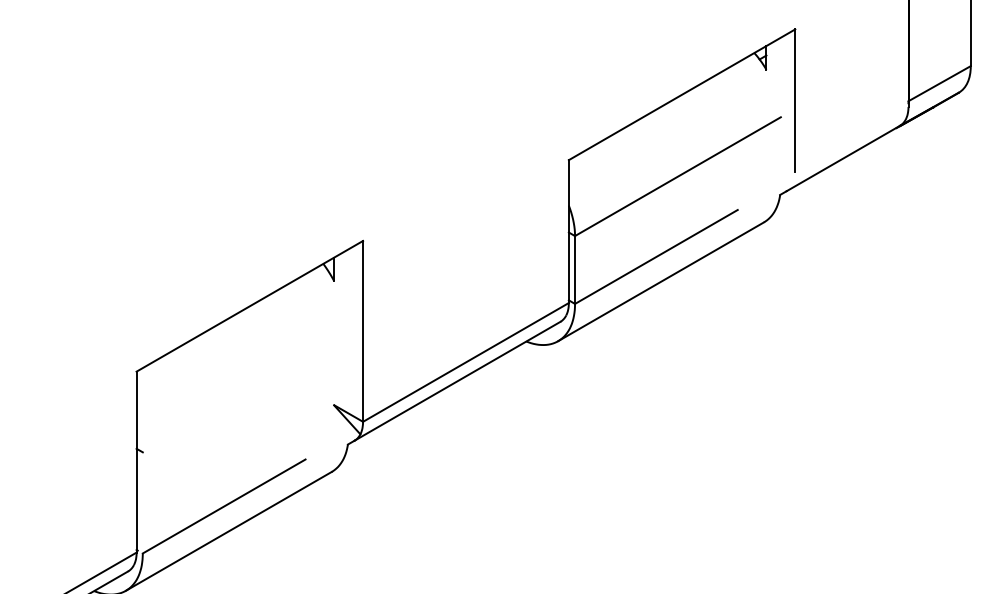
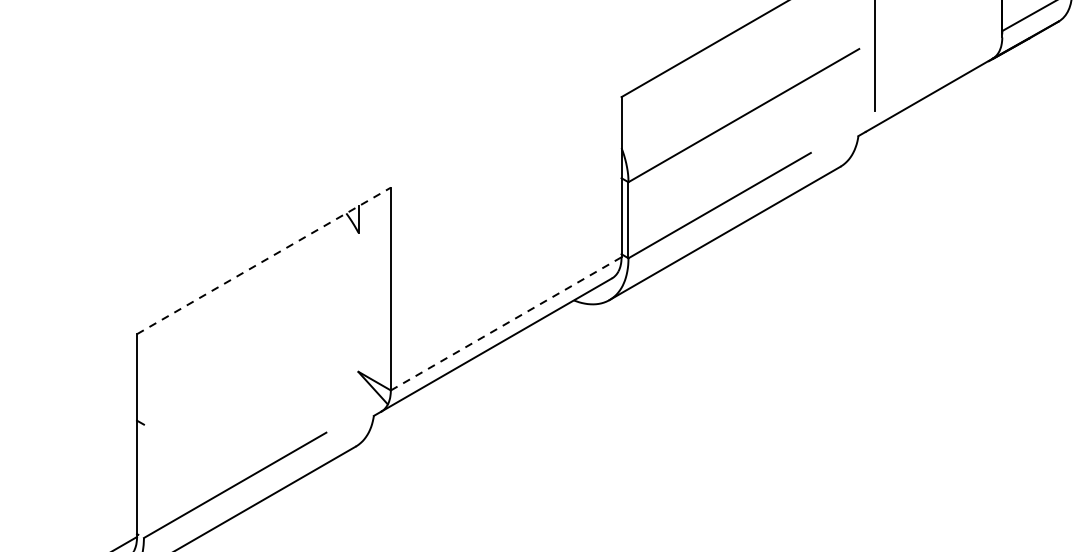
line: (249, 306) -> (263, 261), solid -> dashed
line: (465, 362) -> (505, 323), solid -> dashed

